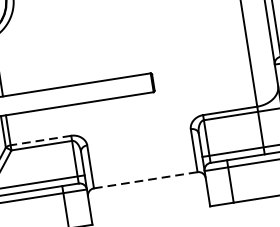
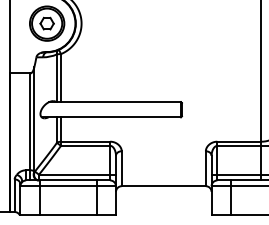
line: (40, 140) -> (85, 141), dashed -> solid
line: (146, 180) -> (164, 186), dashed -> solid

